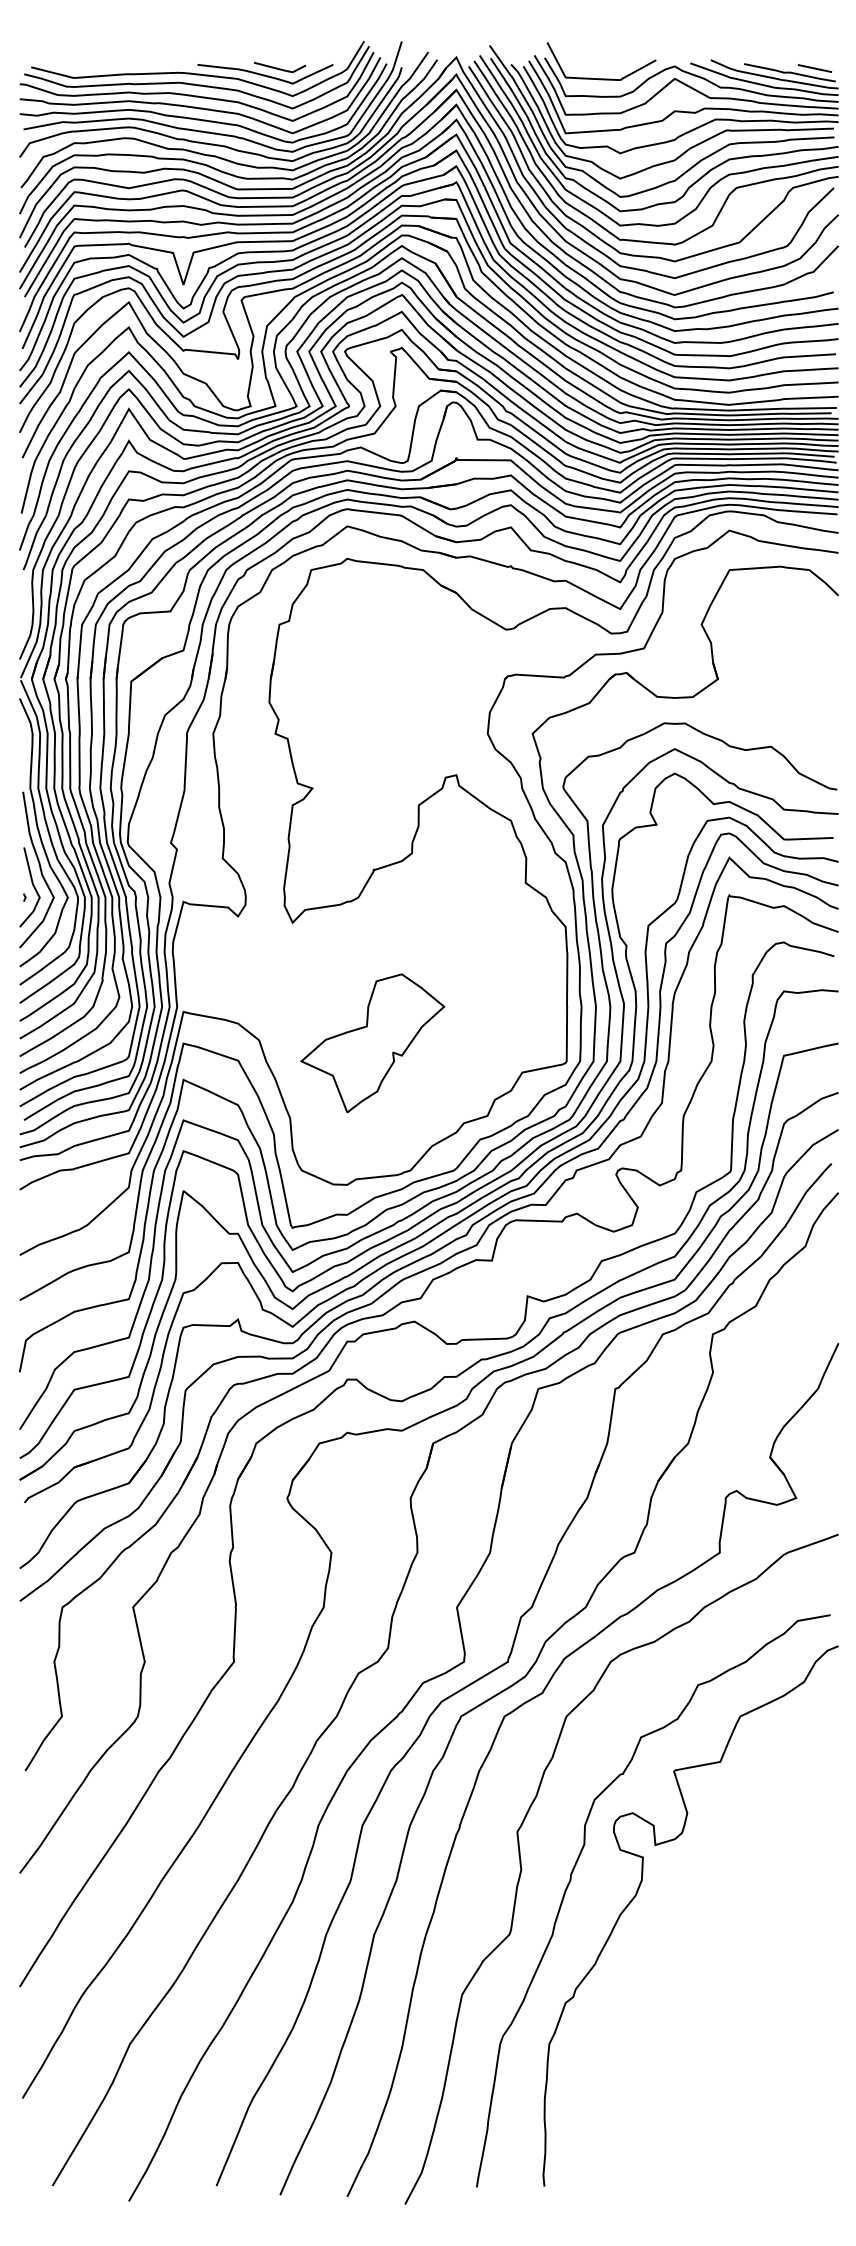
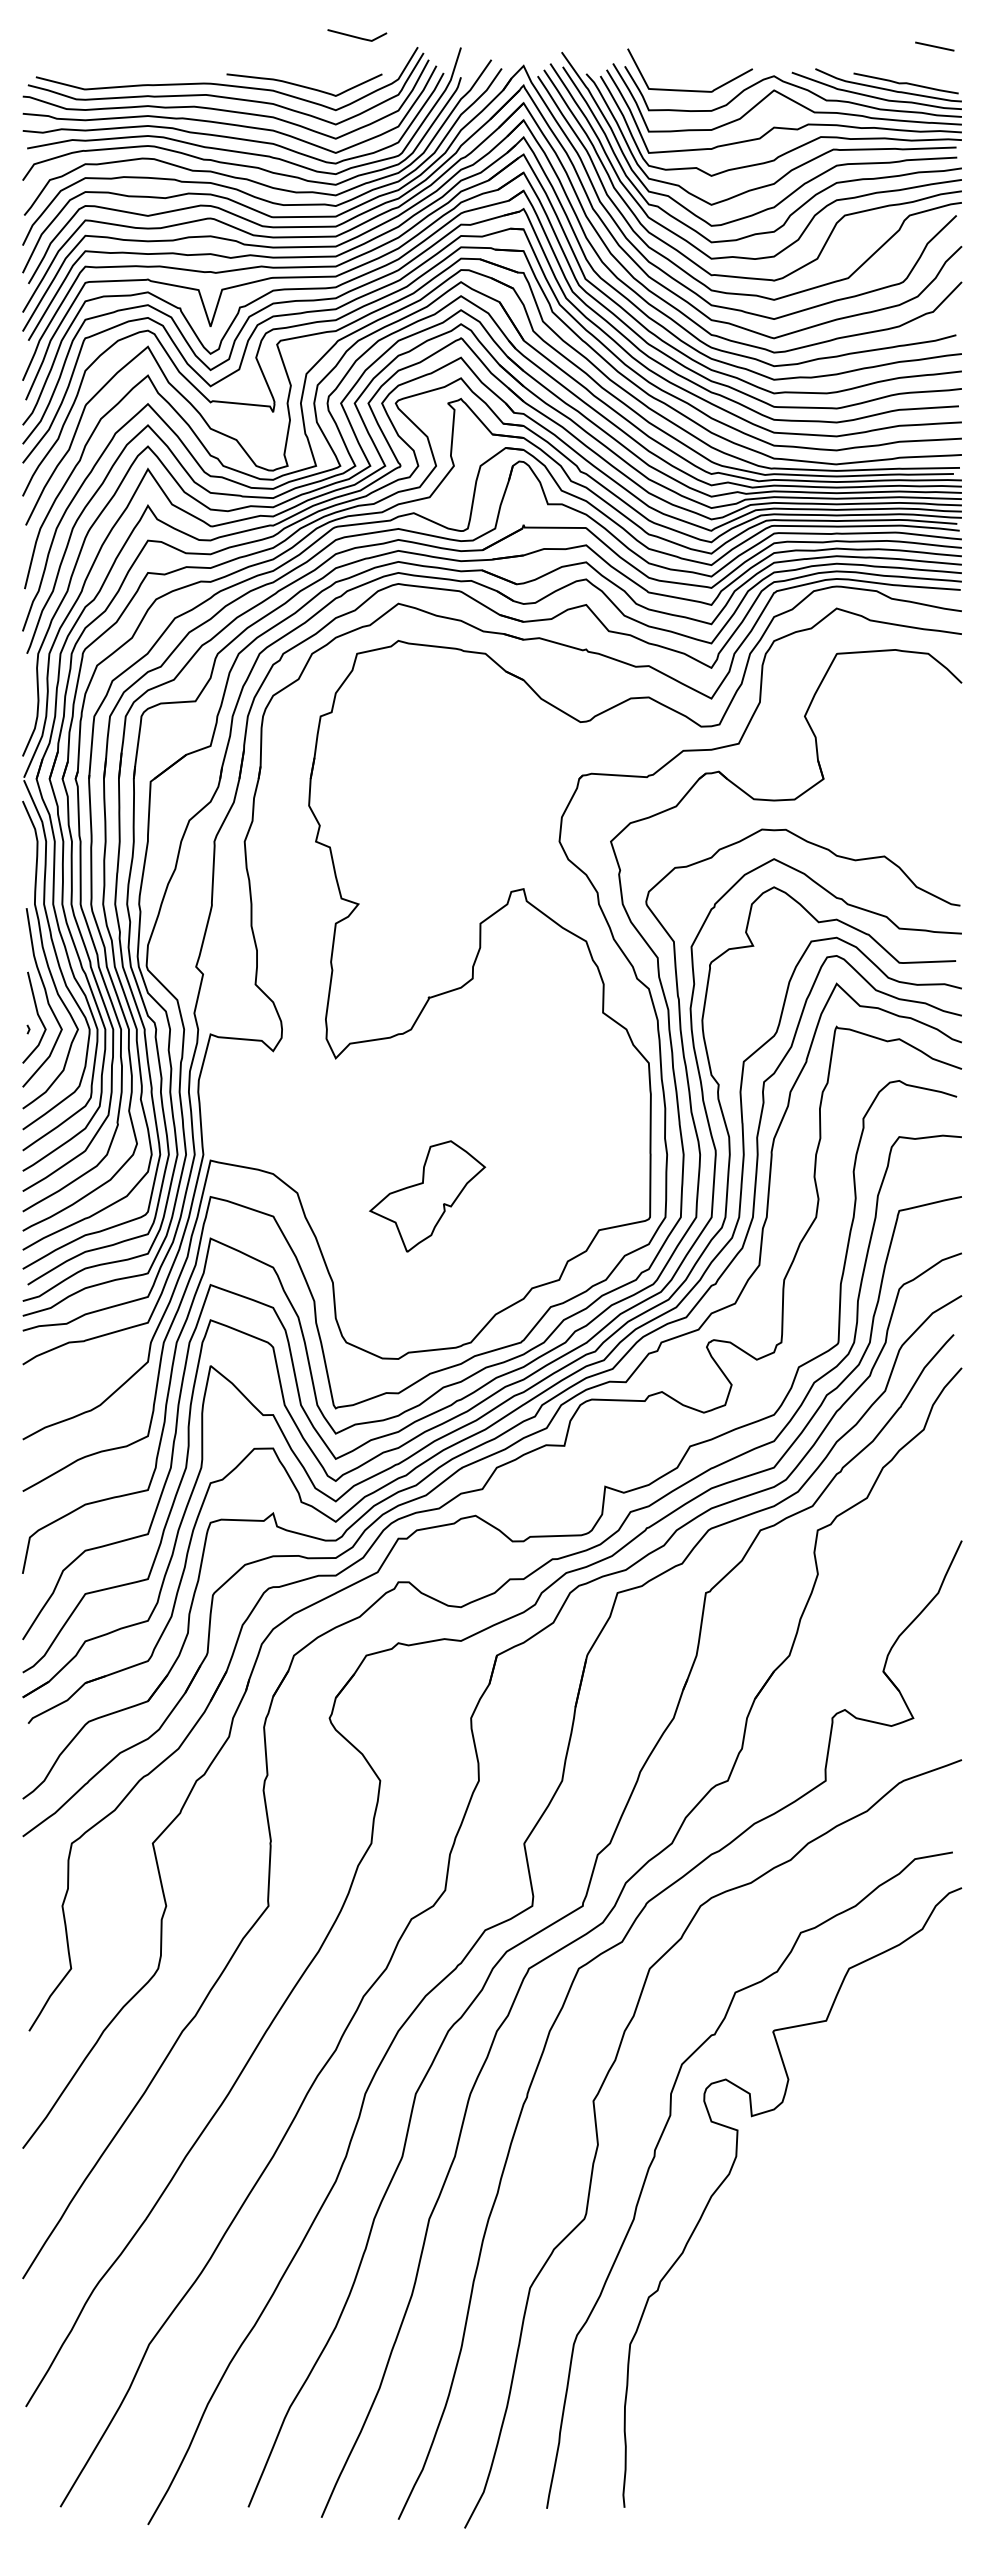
line: (280, 68) -> (357, 36), moved
line: (814, 68) -> (934, 46), moved
part: (372, 1043) -> (427, 1196), size x0.7

